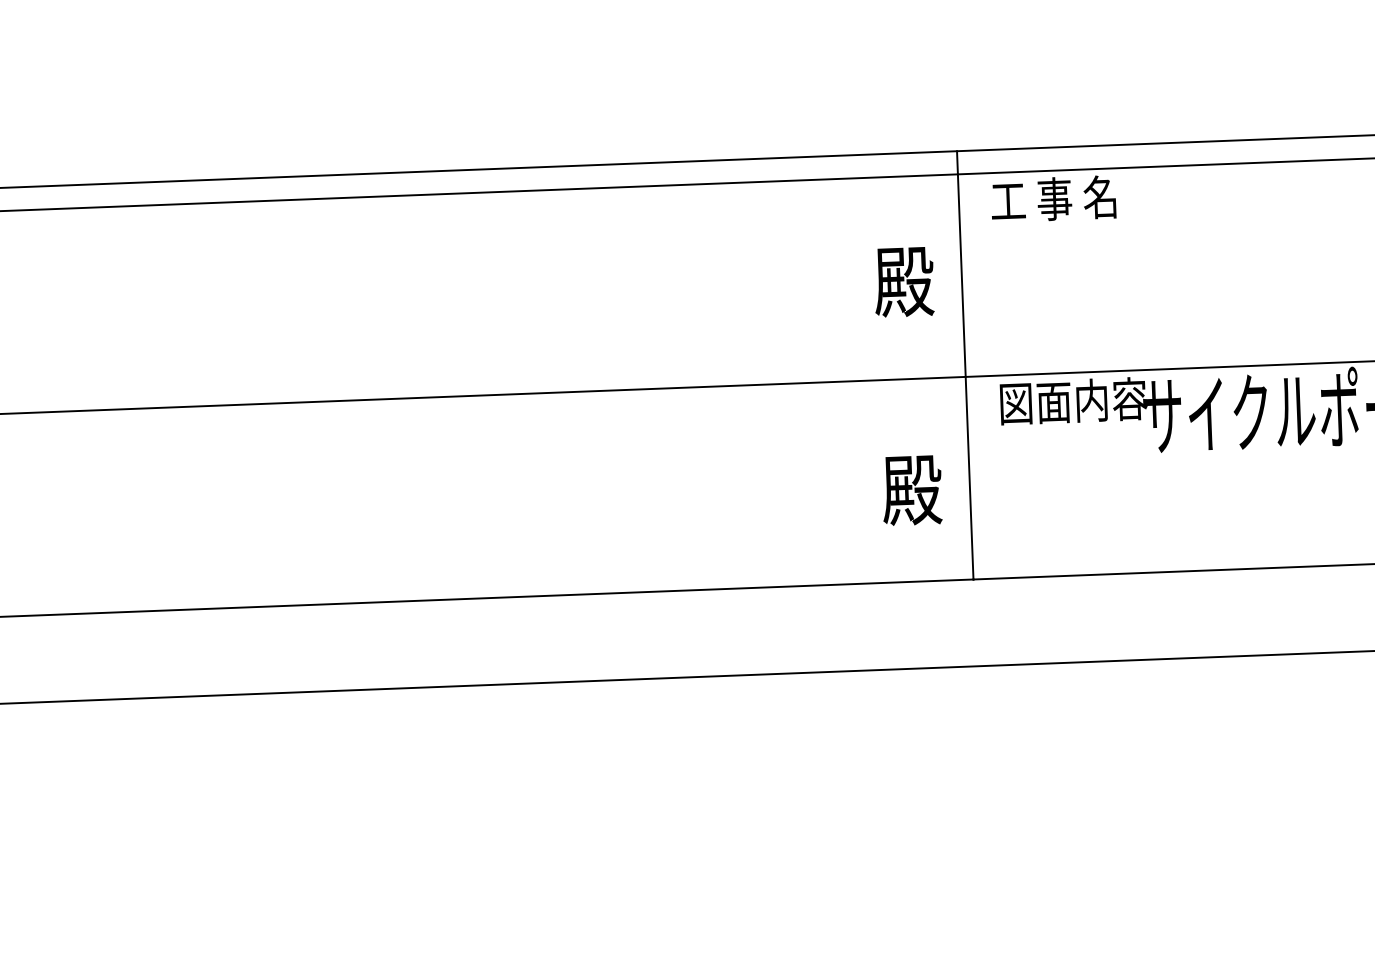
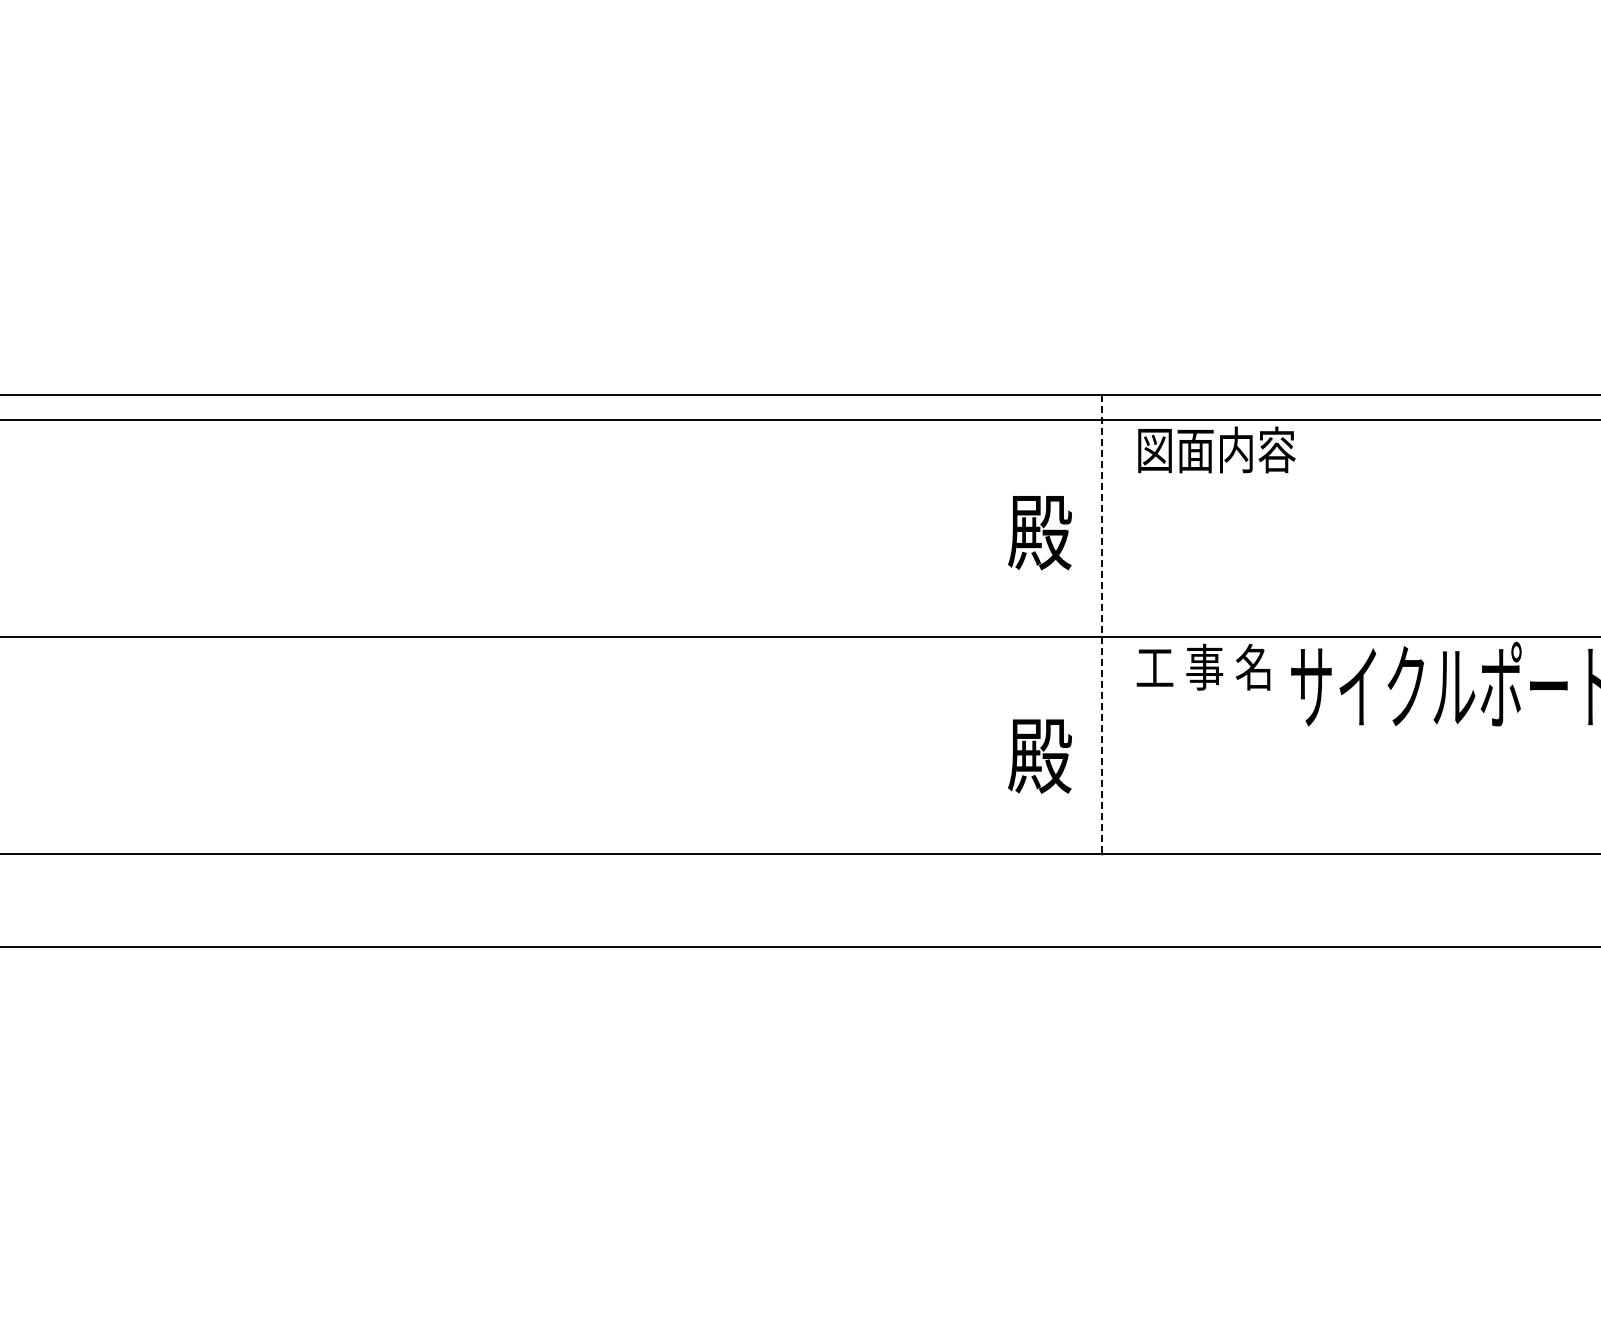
text: (1064, 198) -> (1215, 449), 工 事 名 -> 図面内容
line: (965, 365) -> (1102, 624), solid -> dashed
text: (1072, 400) -> (1215, 666), 図面内容 -> 工 事 名

